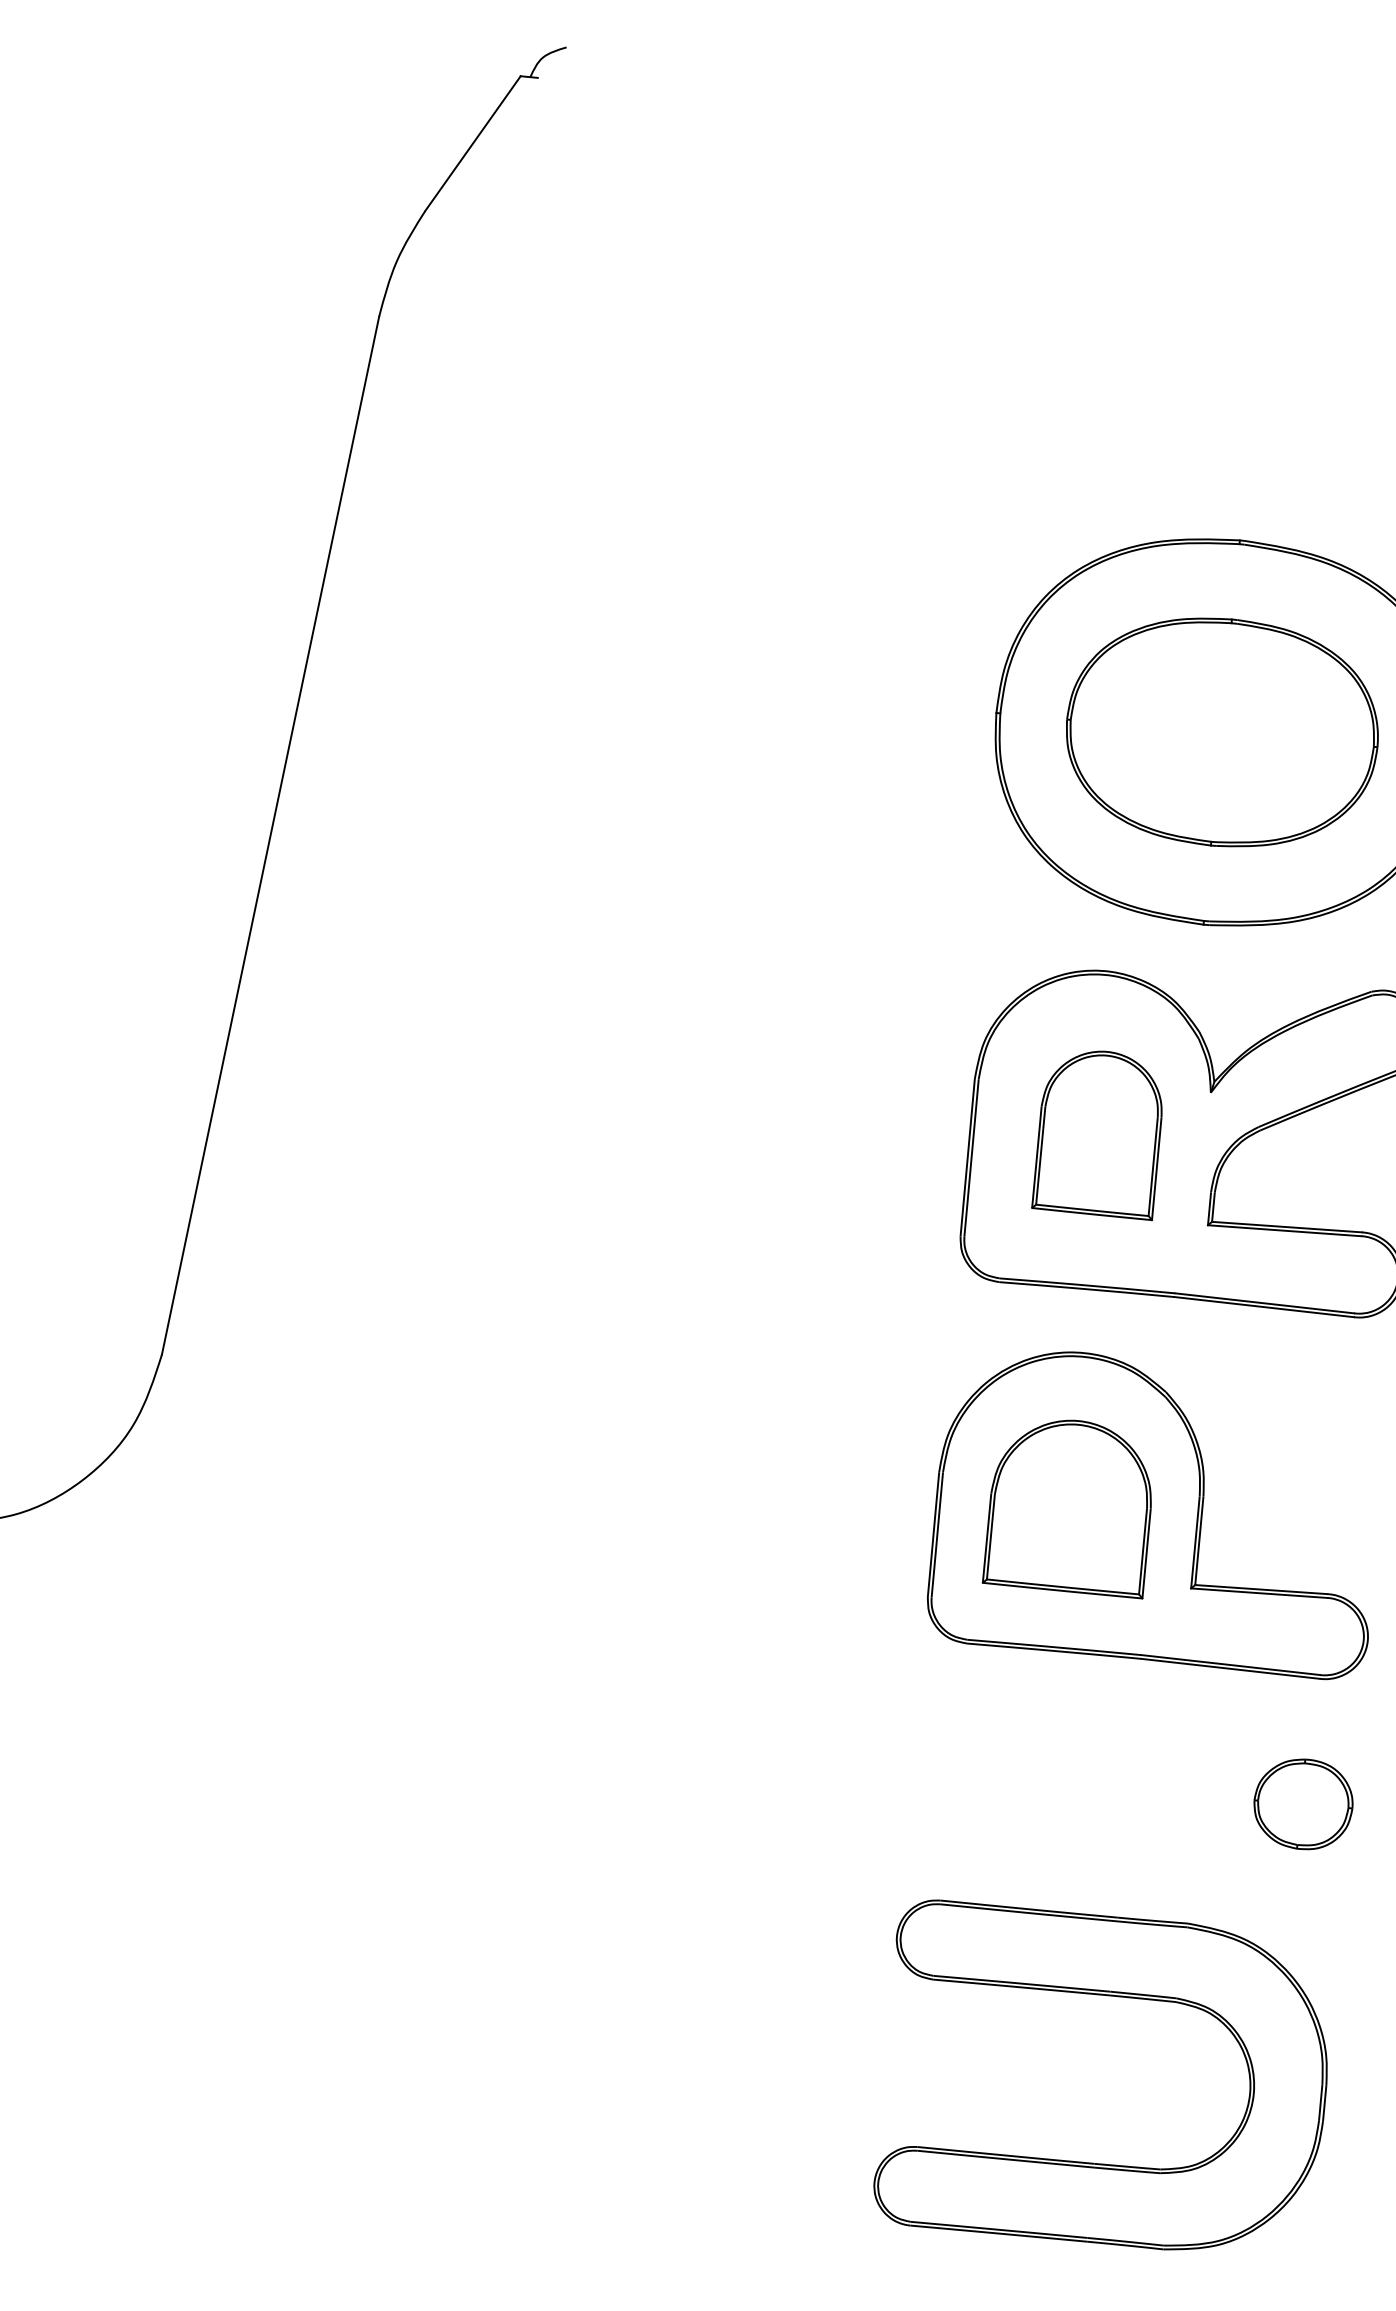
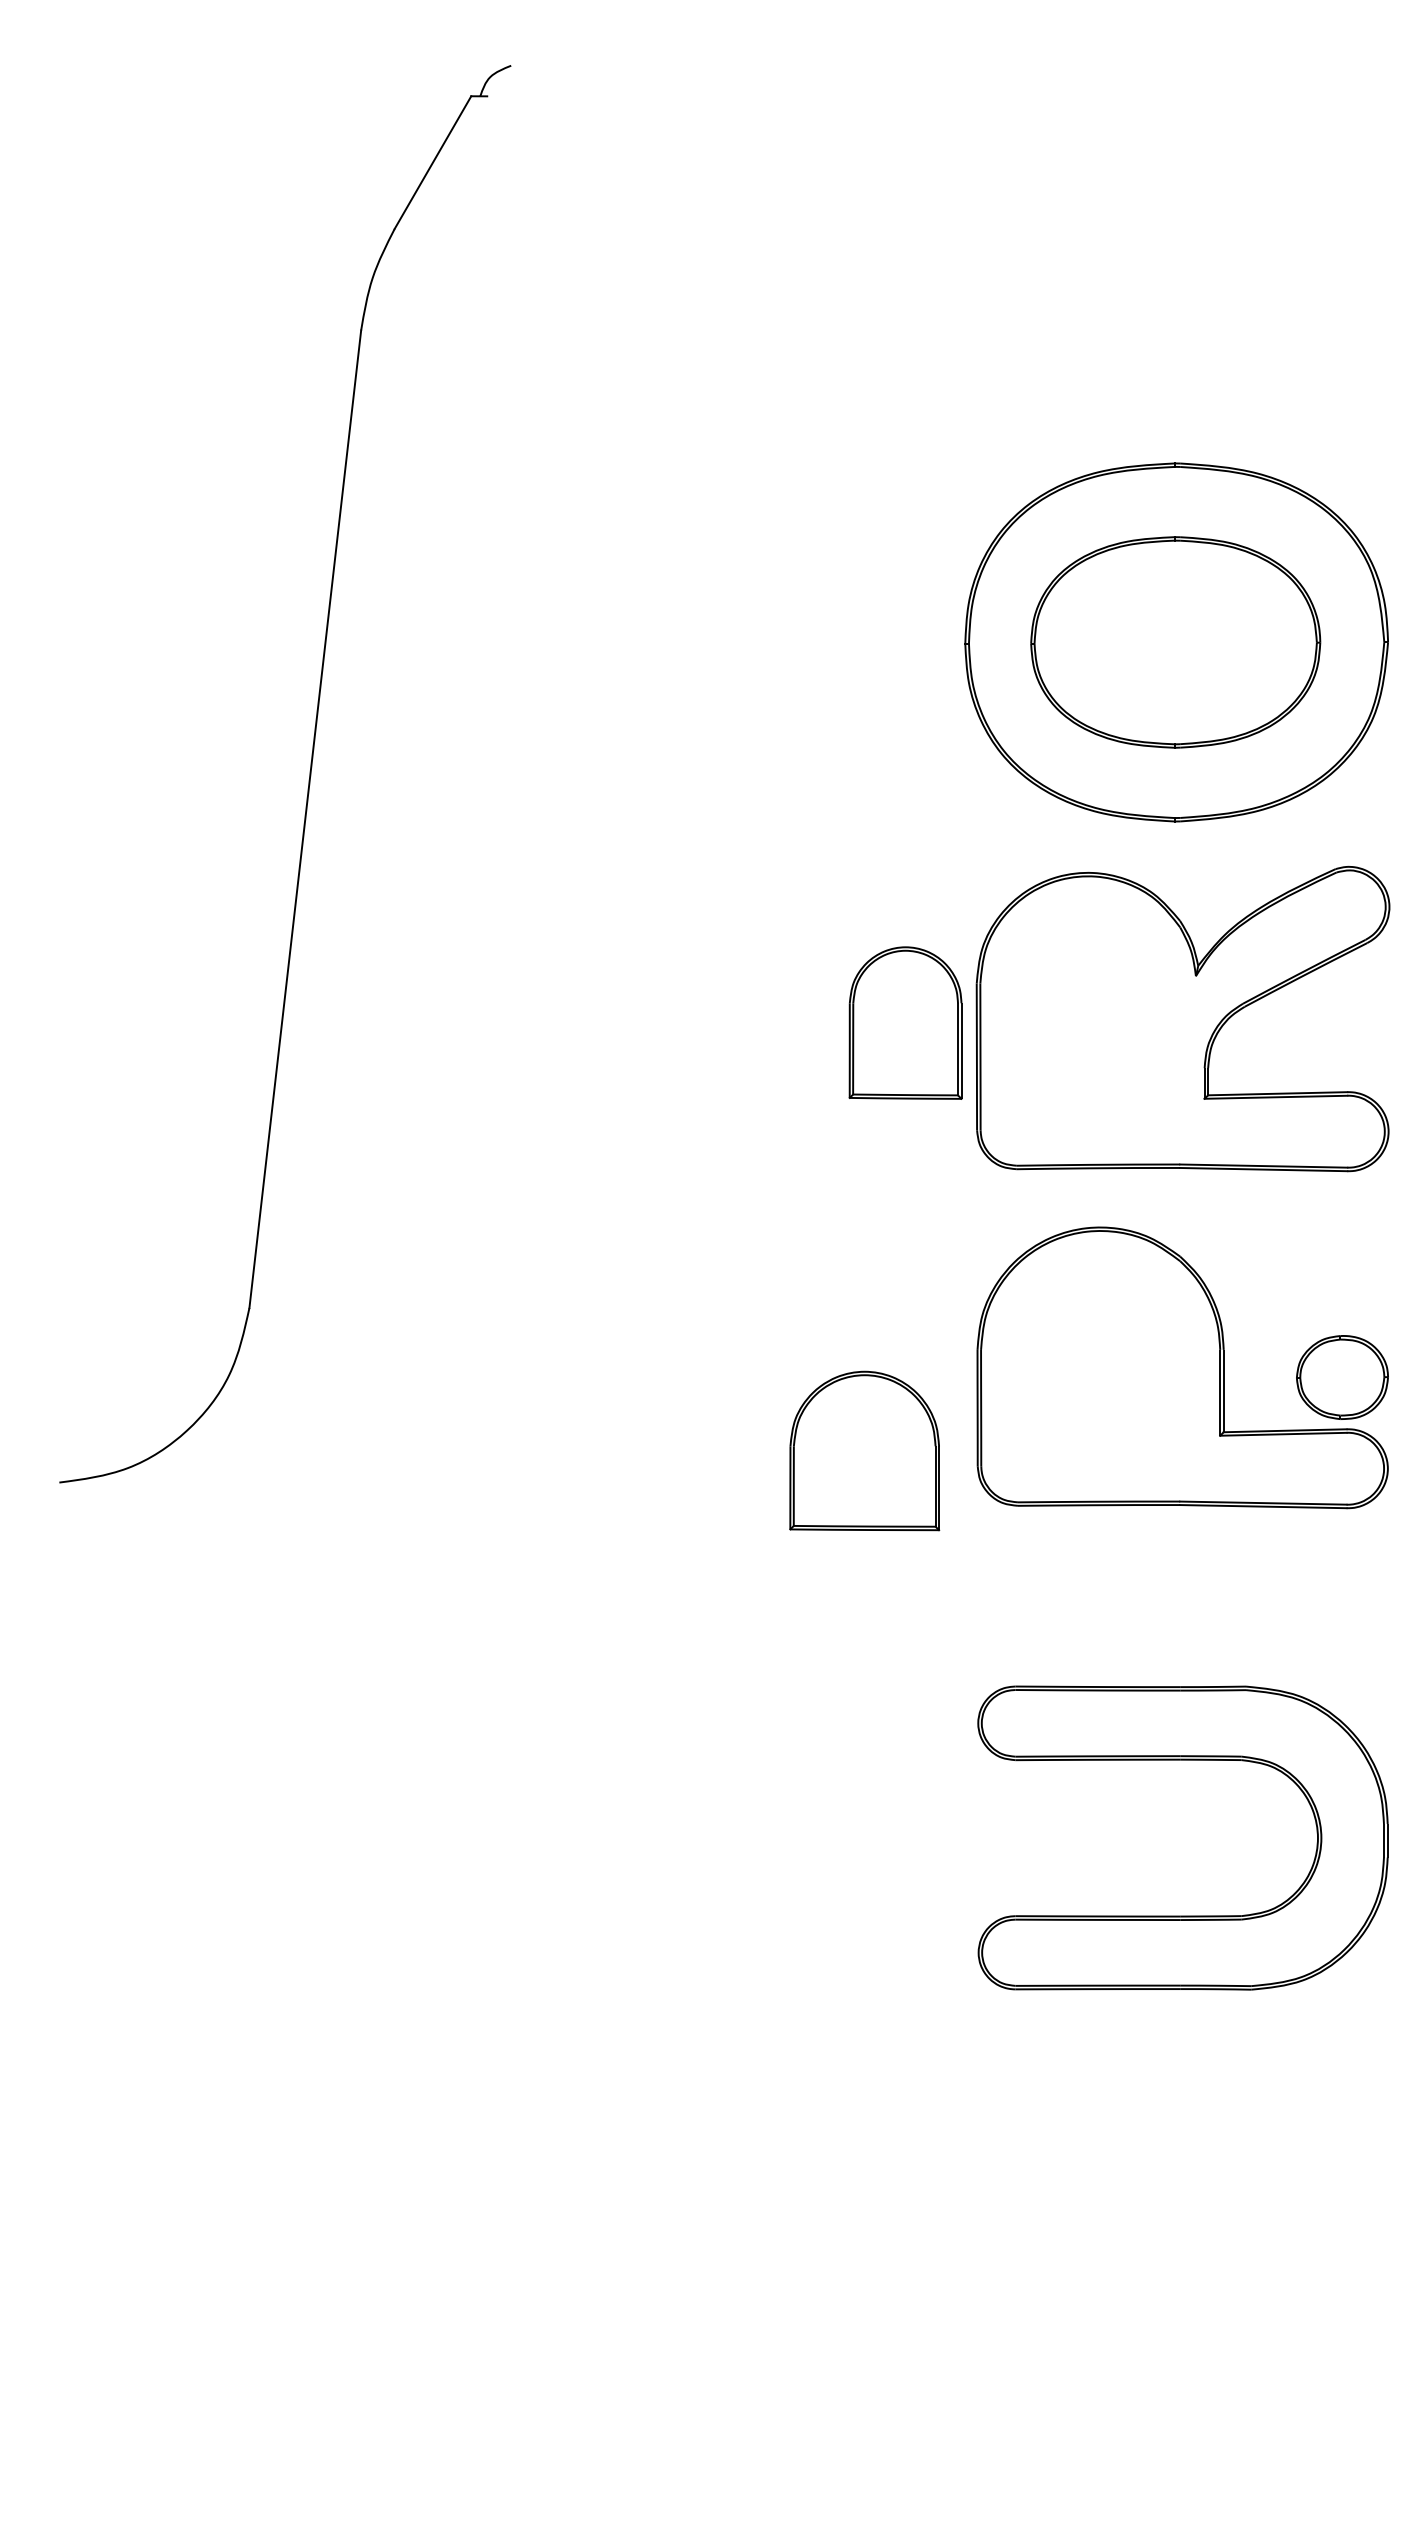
part: (1099, 1132) -> (905, 1022), moved
part: (1070, 1505) -> (864, 1450), moved
part: (1303, 1804) -> (1342, 1377), moved
part: (1112, 1996) -> (1182, 1760), moved

